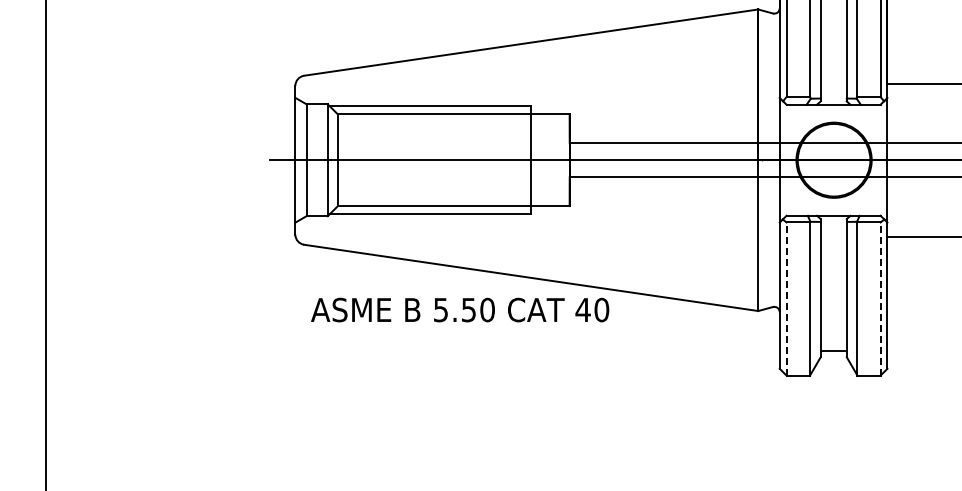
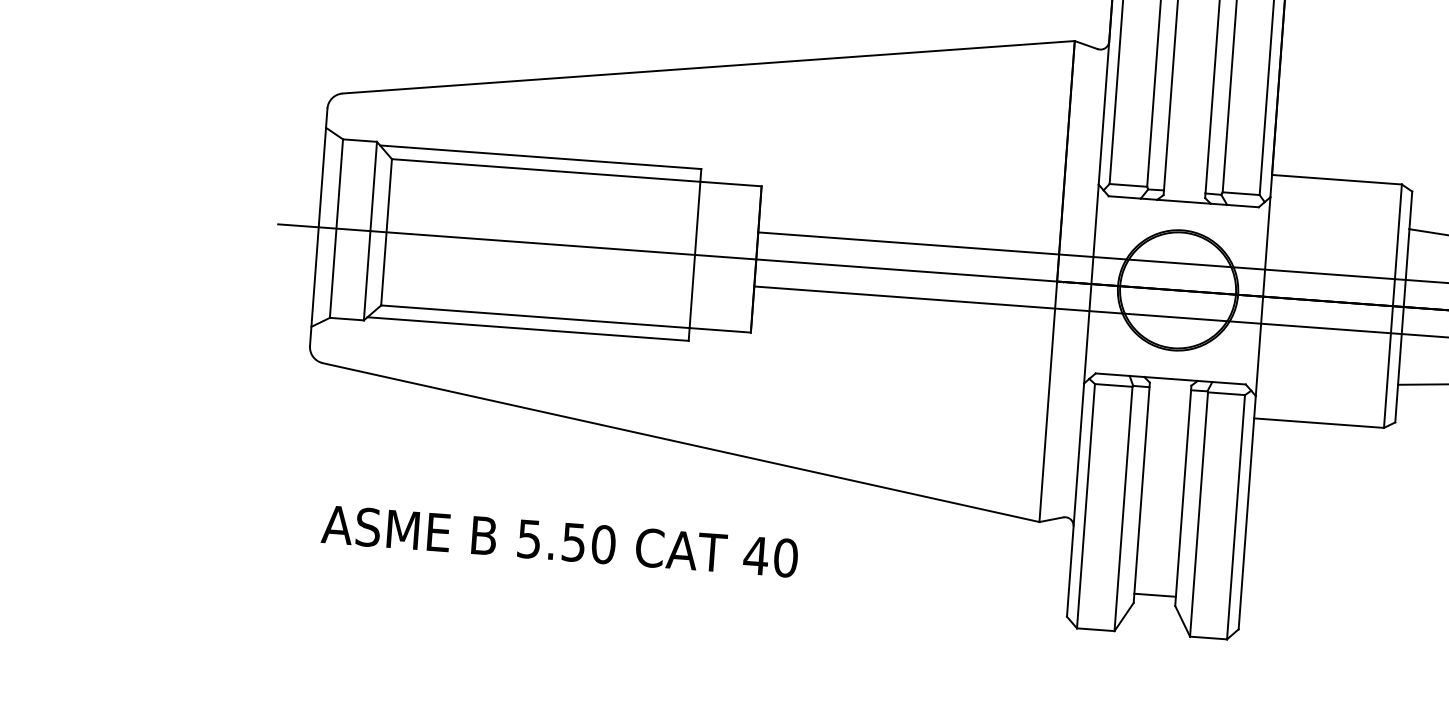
line: (786, 299) -> (1085, 506), dashed -> solid
line: (880, 299) -> (1235, 517), dashed -> solid
text: (460, 309) -> (560, 540), moved

